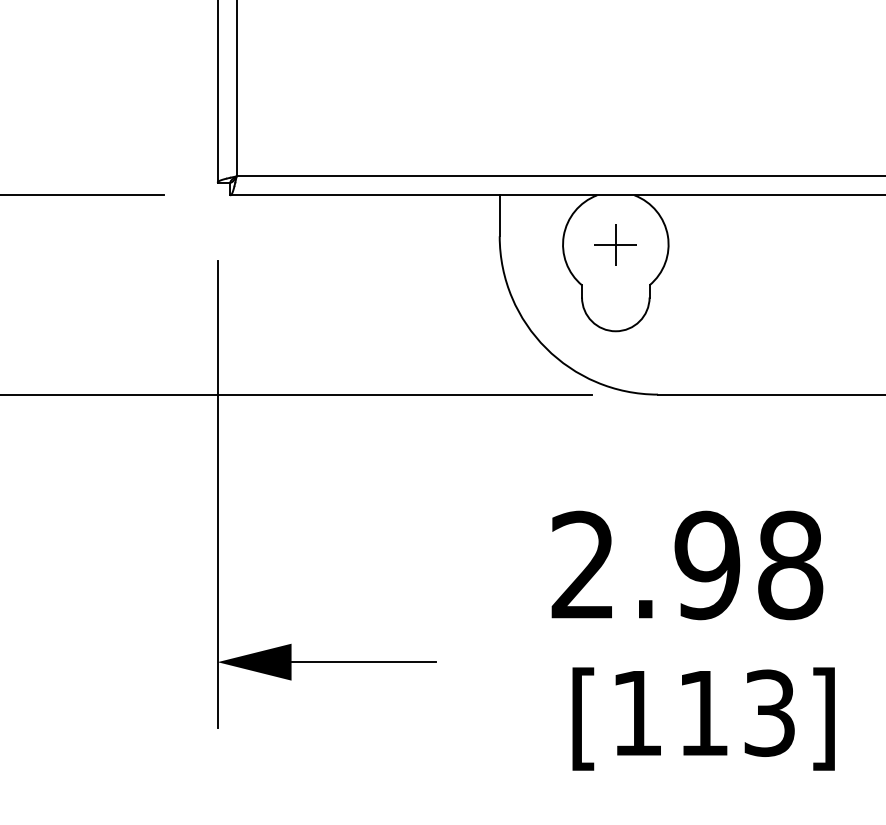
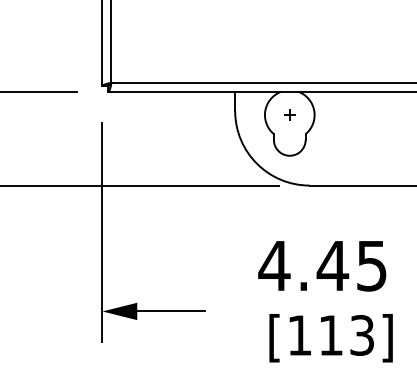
part: (615, 243) -> (289, 114), size x0.62
text: (685, 564) -> (322, 265), 2.98 -> 4.45

